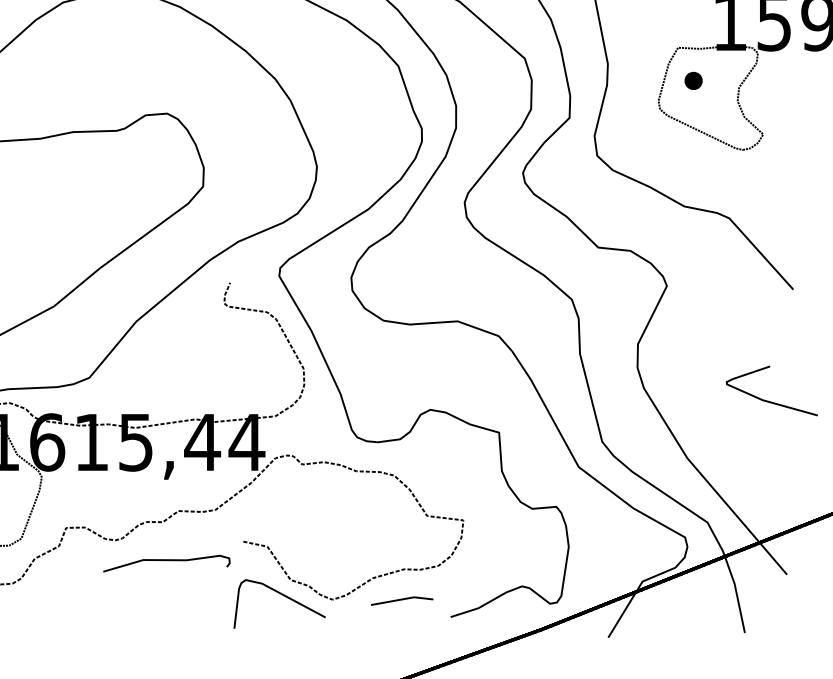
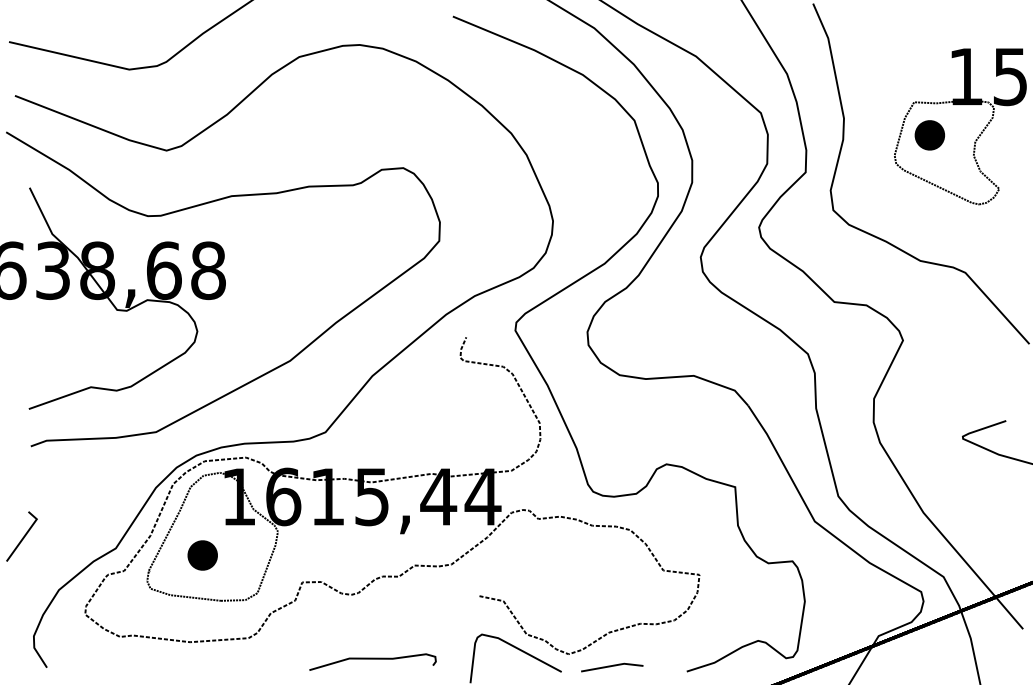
part: (693, 81) -> (929, 135), size x1.67
curve: (166, 561) -> (372, 659), moved
line: (402, 600) -> (612, 666), moved

